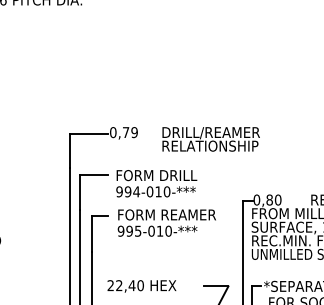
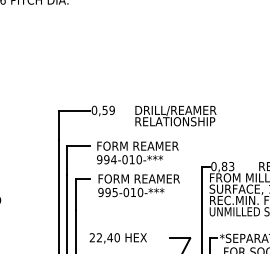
text: (126, 132) -> (105, 110), 0,79 -> 0,59
text: (187, 175) -> (156, 146), FORM DRILL -> FORM REAMER
text: (277, 199) -> (231, 166), 0,80 -> 0,83

